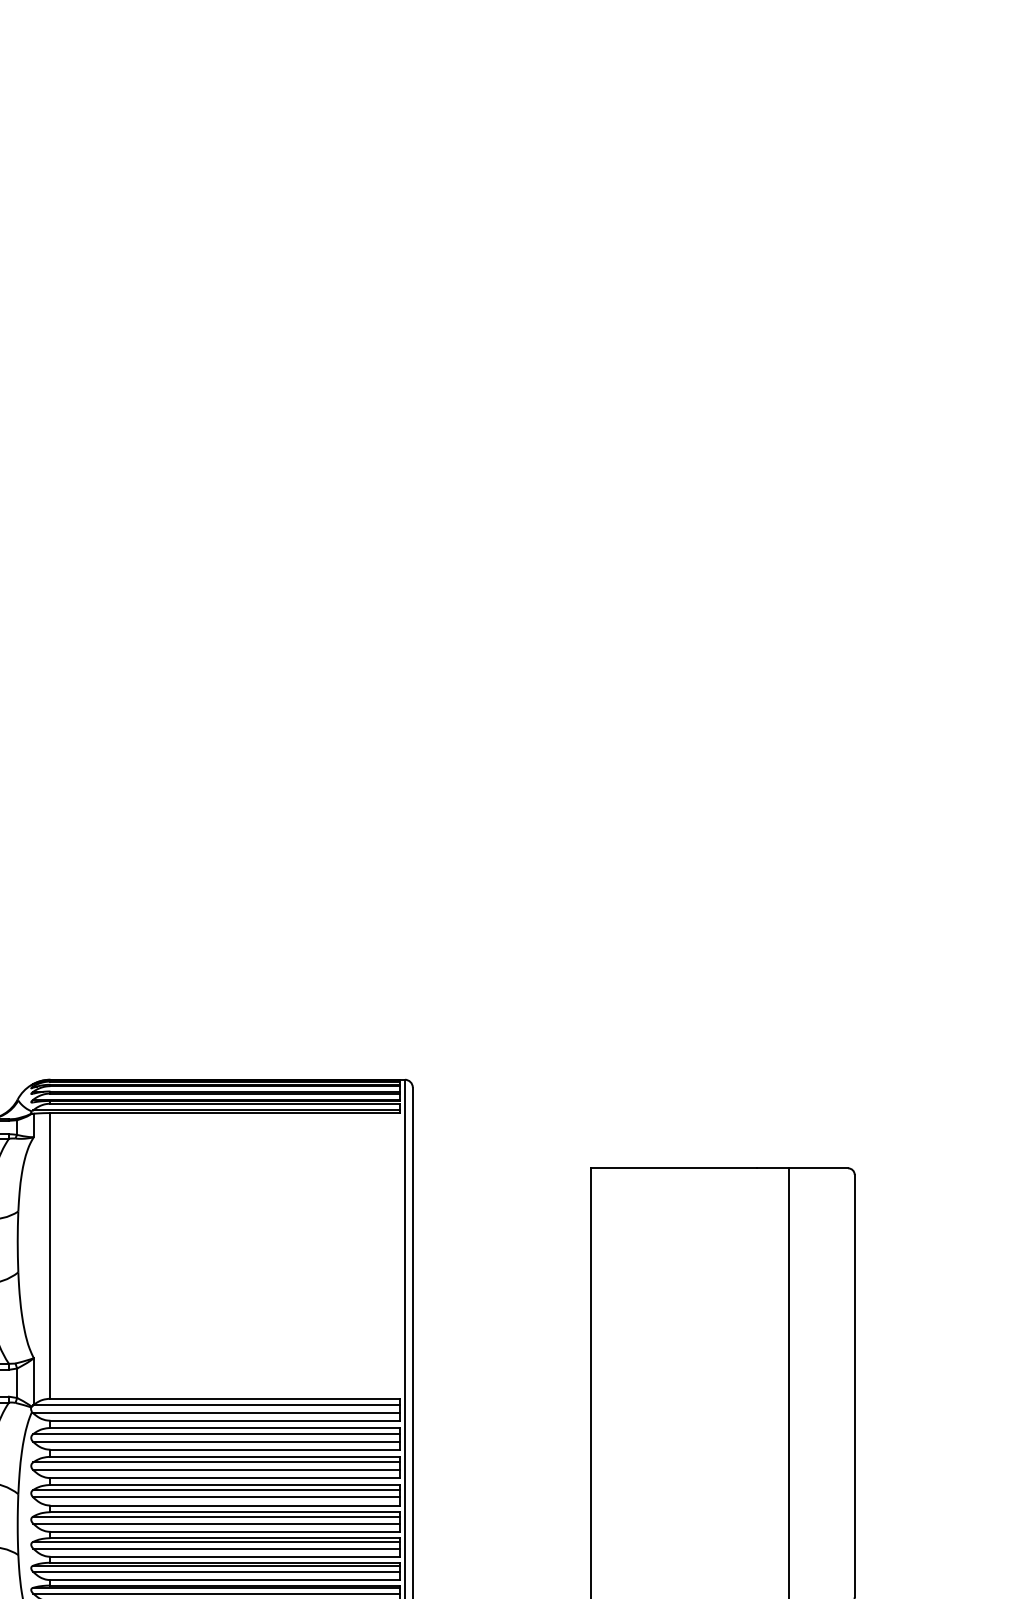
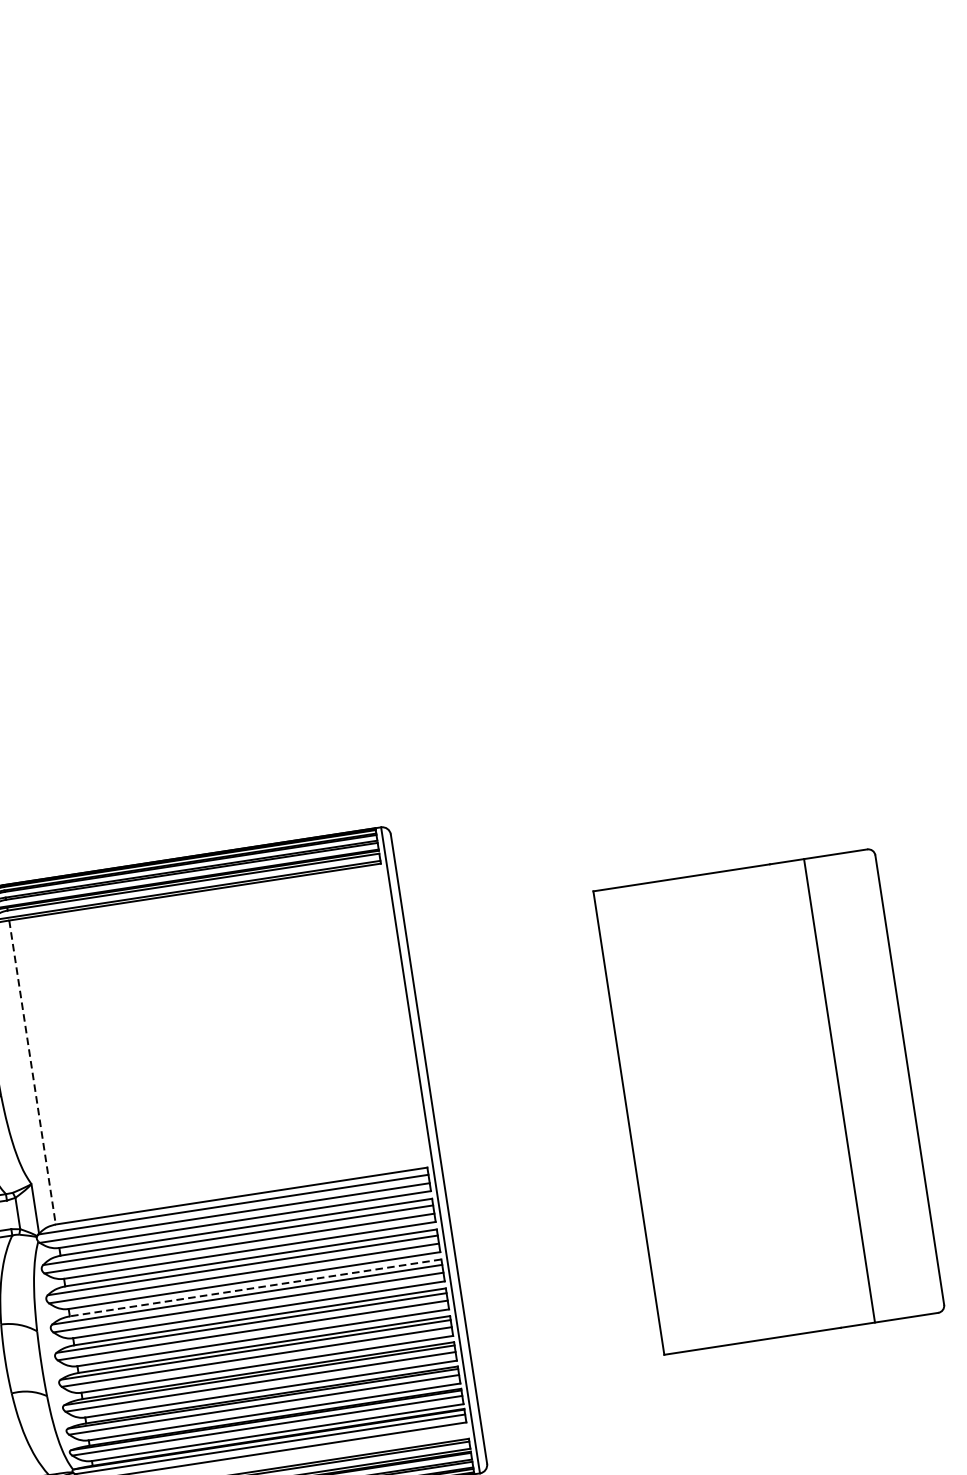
line: (50, 1255) -> (32, 1072), solid -> dashed
line: (225, 1484) -> (256, 1287), solid -> dashed

